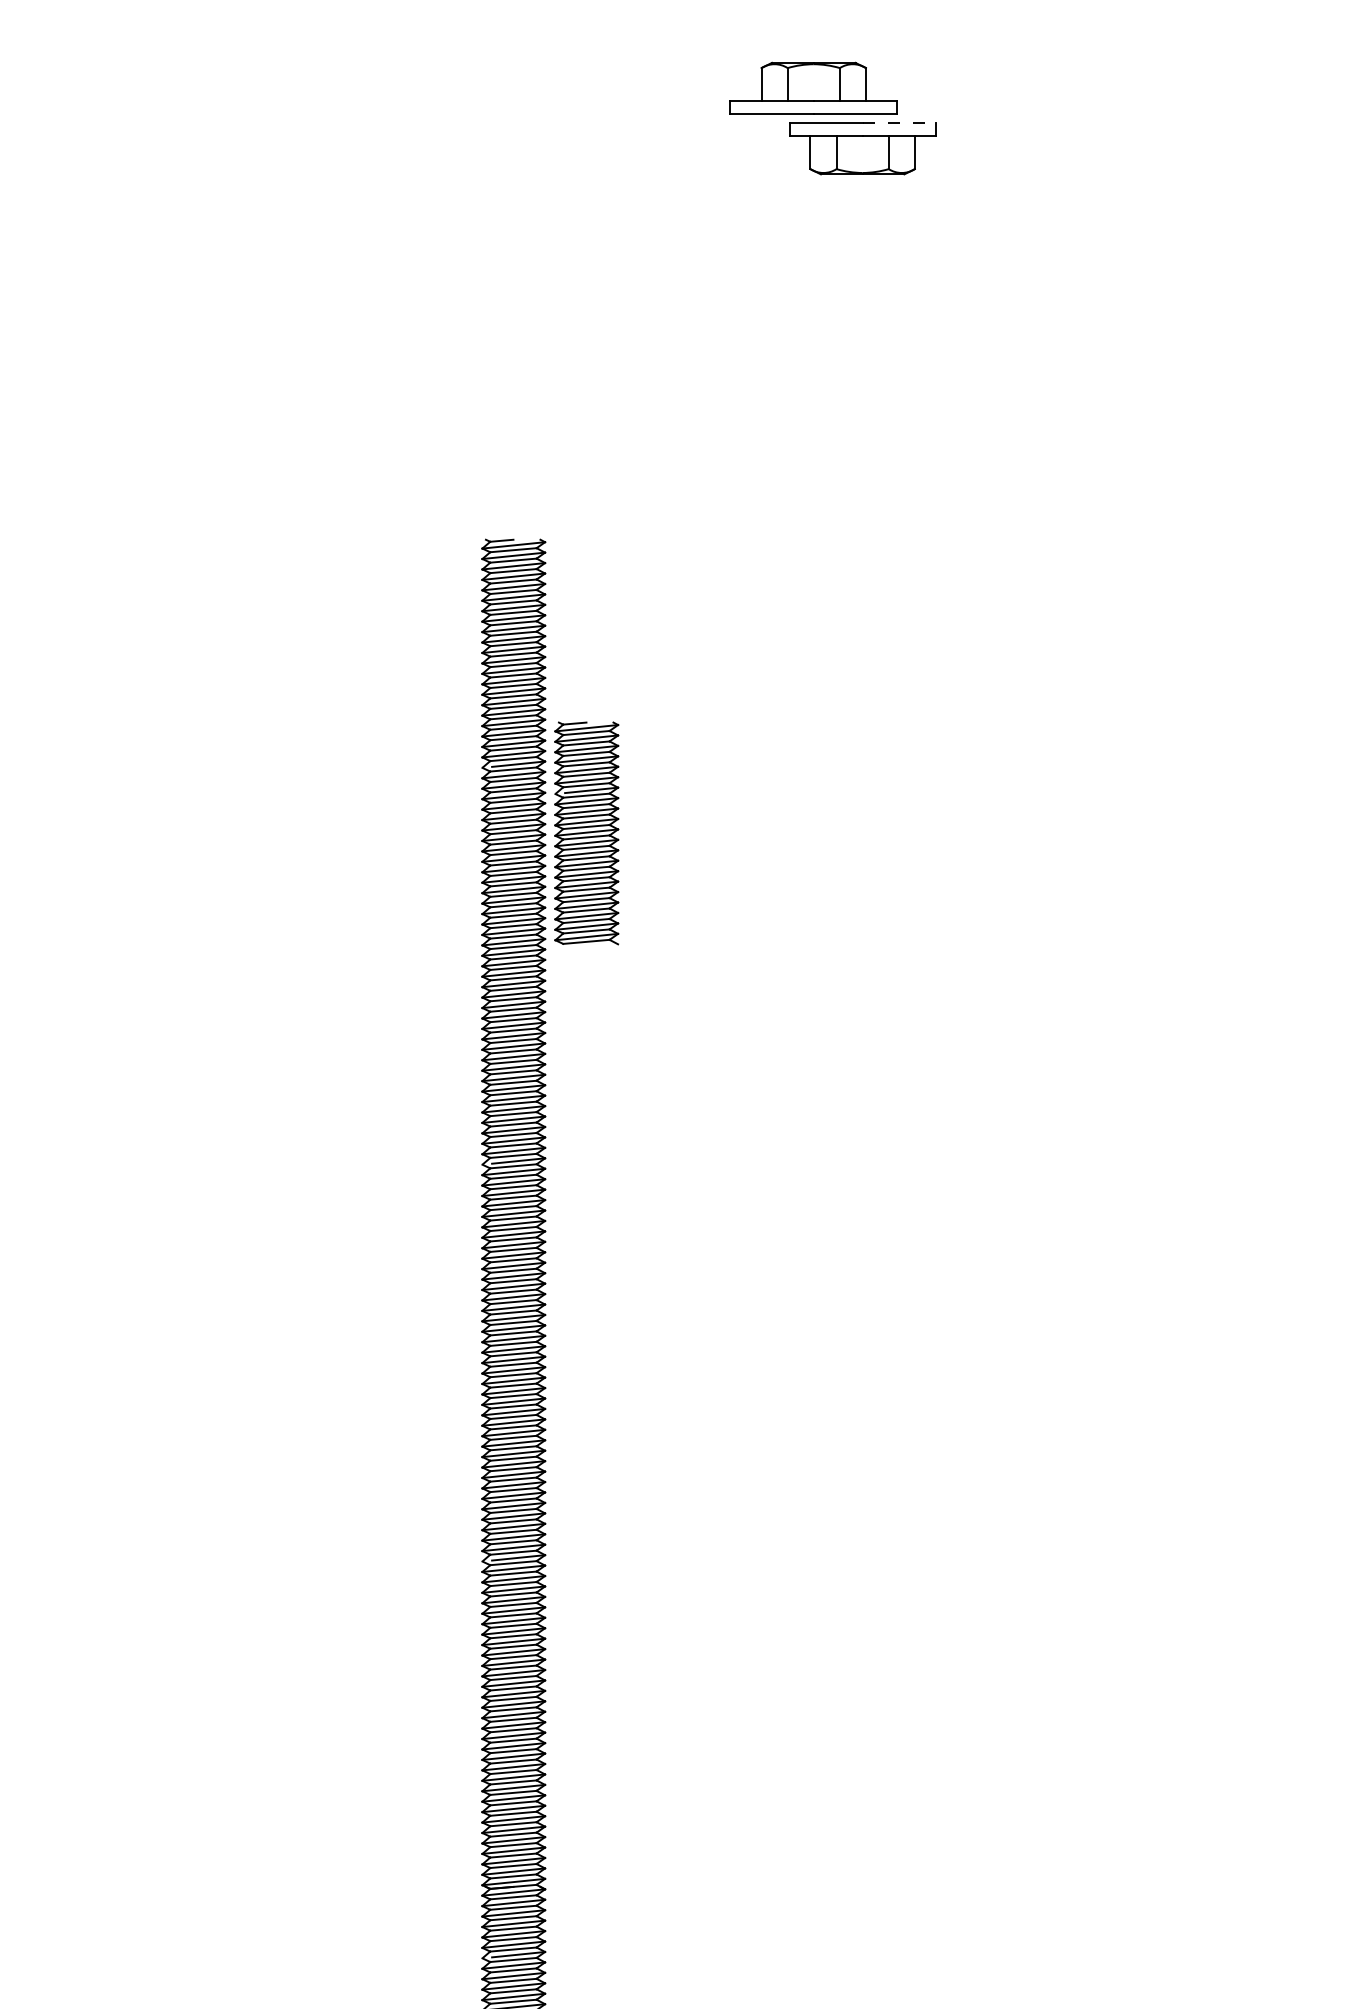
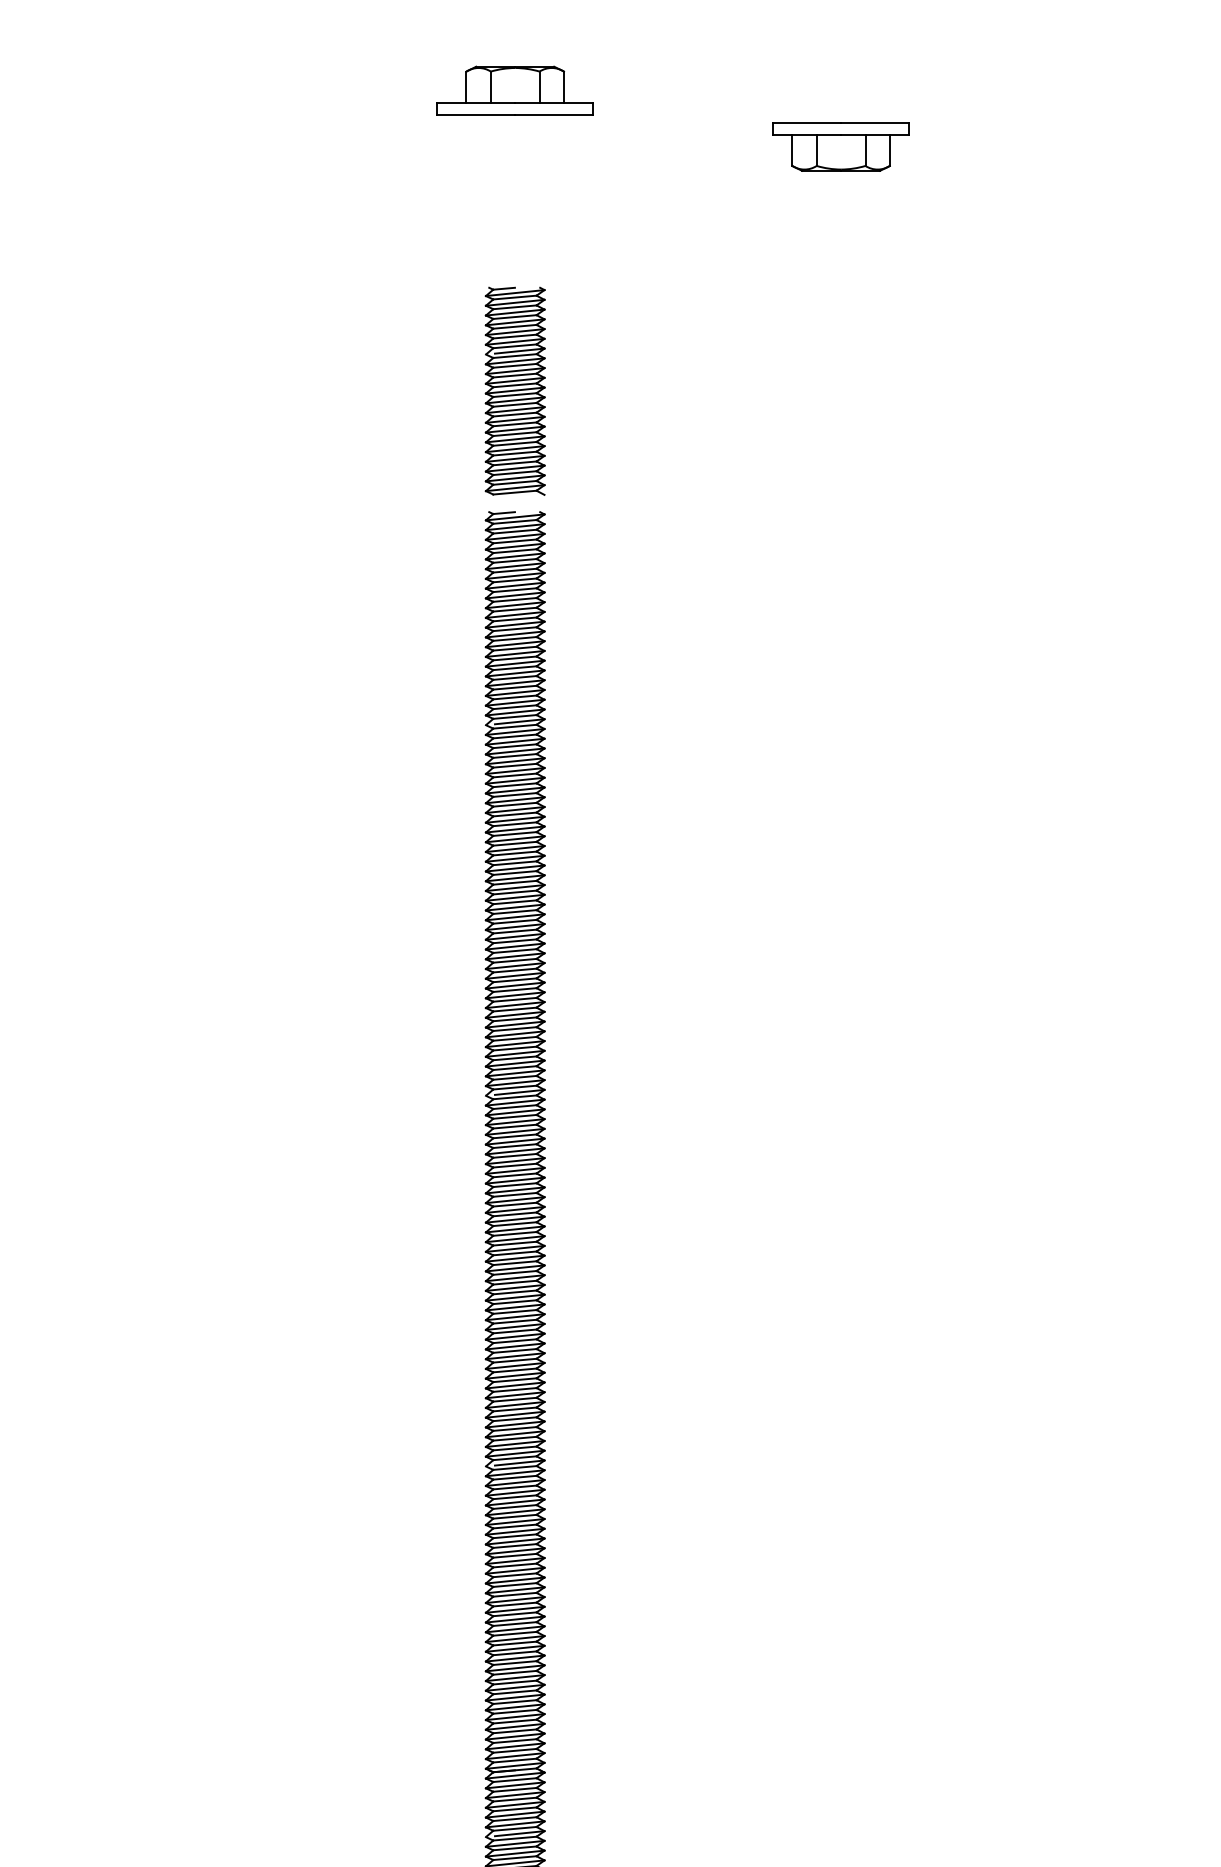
part: (813, 87) -> (514, 89), moved
line: (899, 122) -> (875, 122), dashed -> solid
part: (586, 833) -> (514, 391), moved

